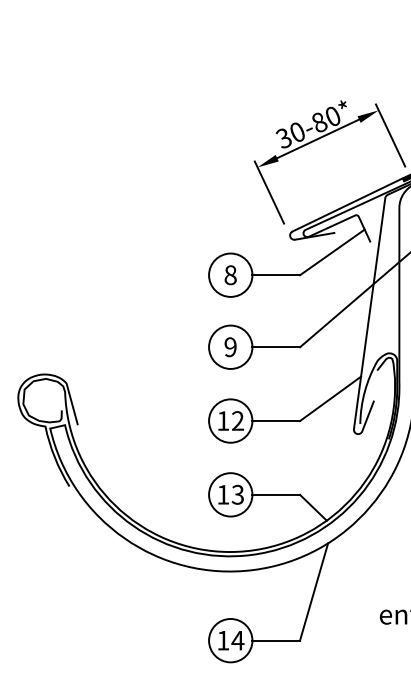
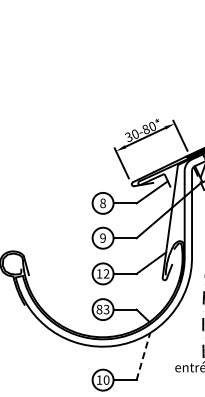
text: (223, 494) -> (99, 309), 13 -> 83
line: (314, 591) -> (143, 356), solid -> dashed
text: (237, 639) -> (106, 379), 14 -> 10

